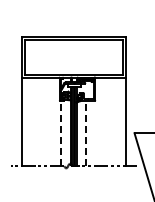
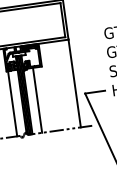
line: (61, 133) -> (12, 103), dashed -> solid
line: (86, 133) -> (37, 100), dashed -> solid

